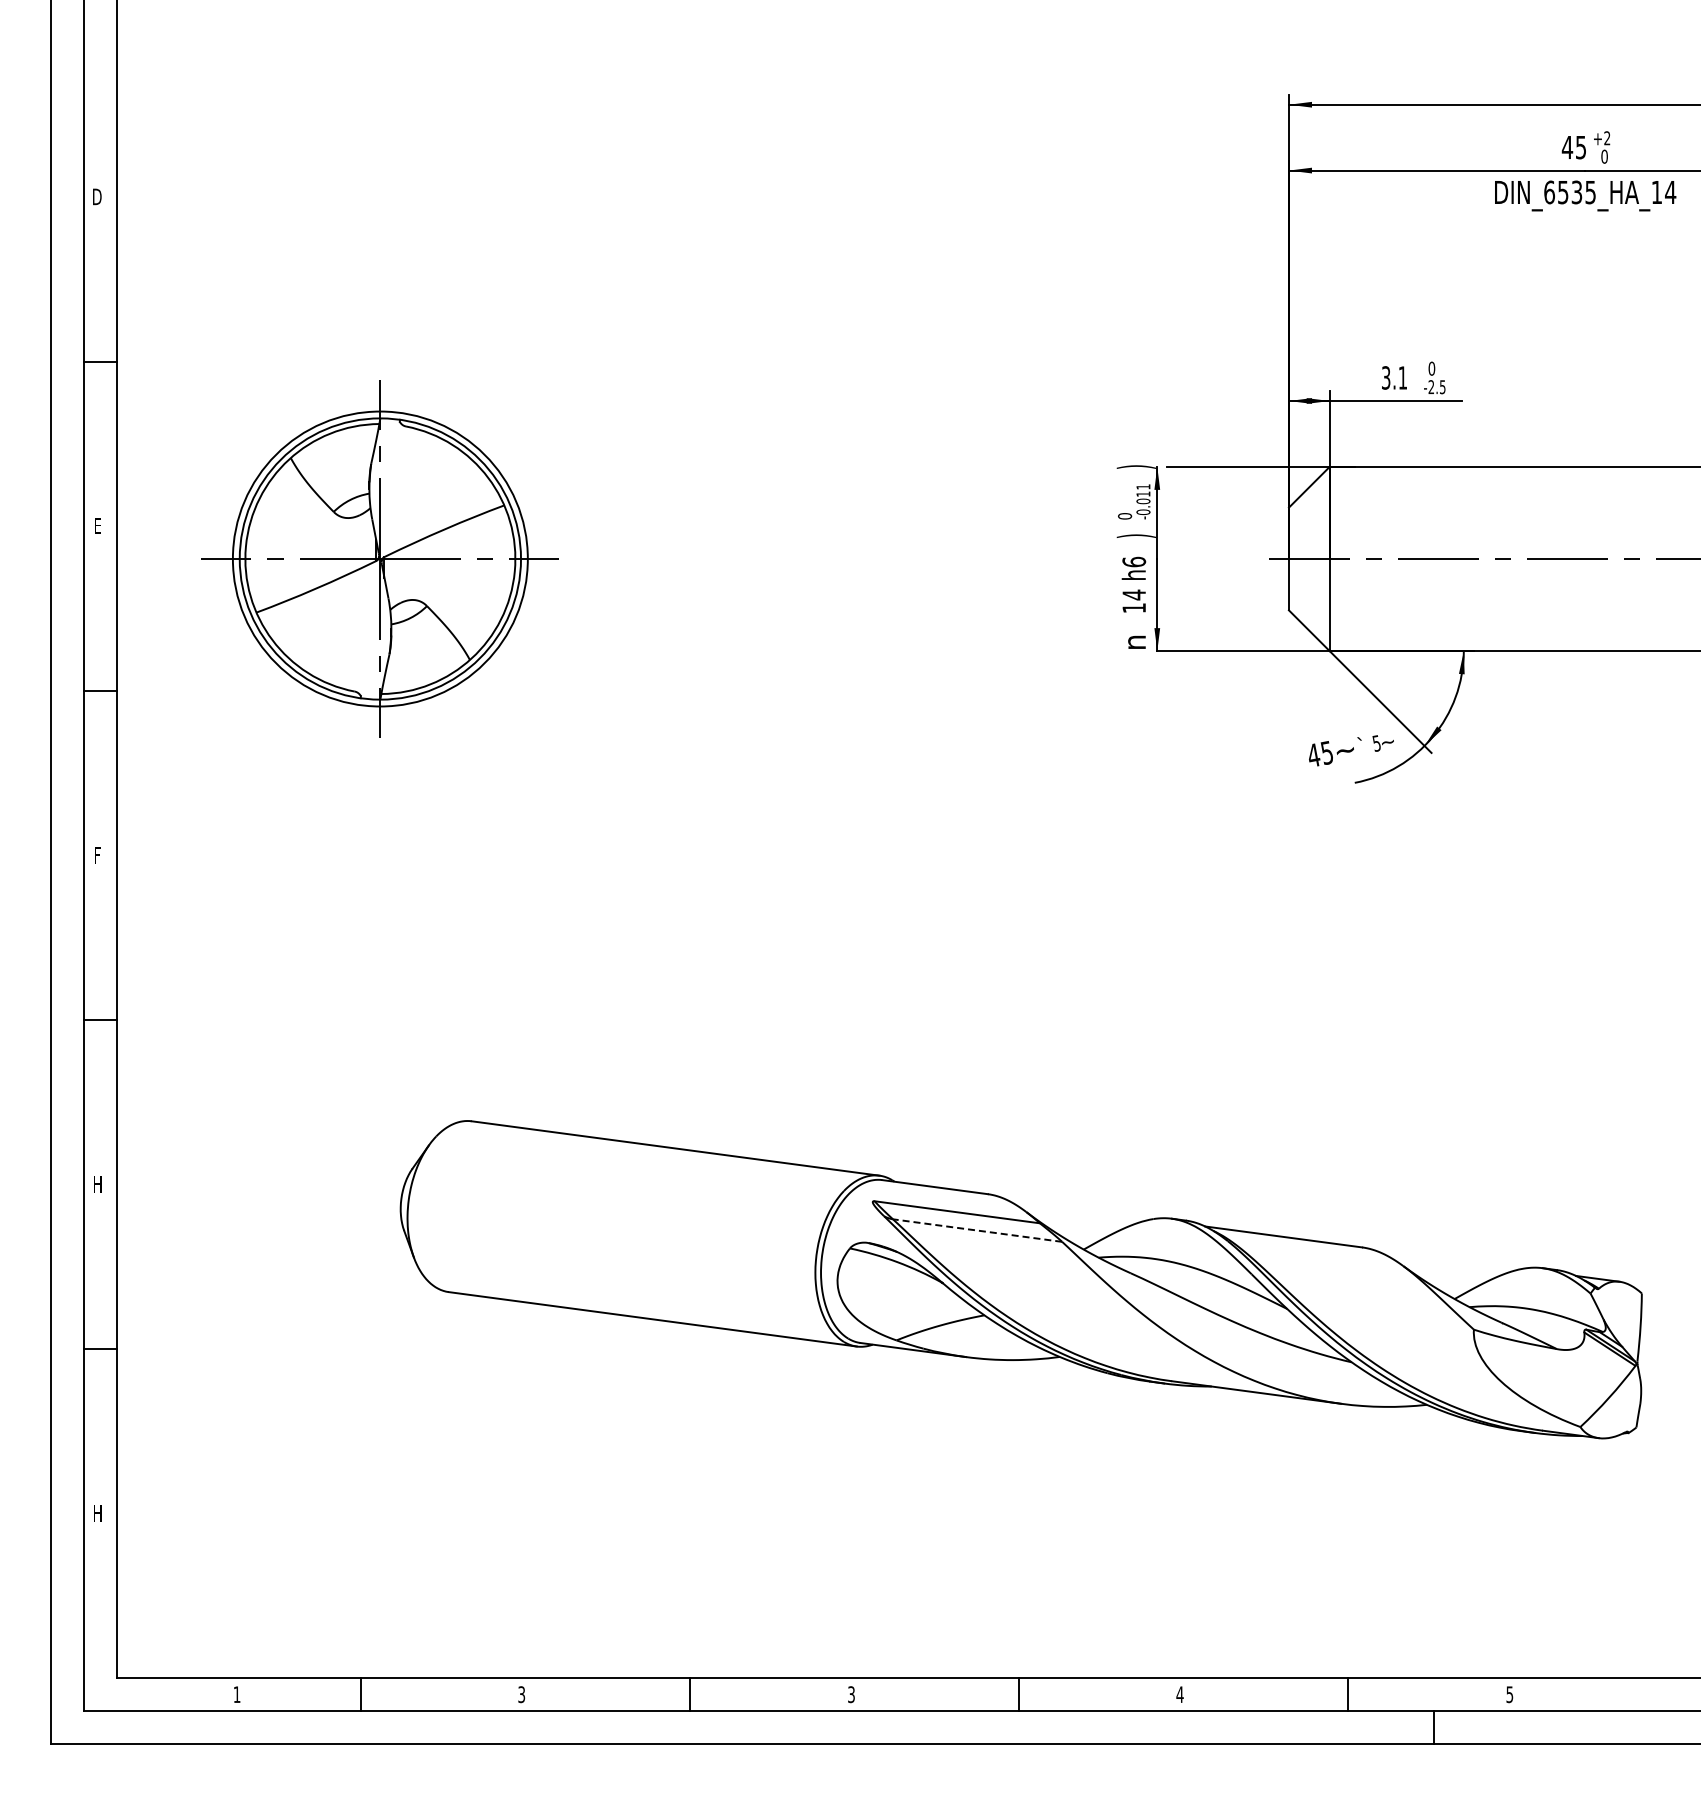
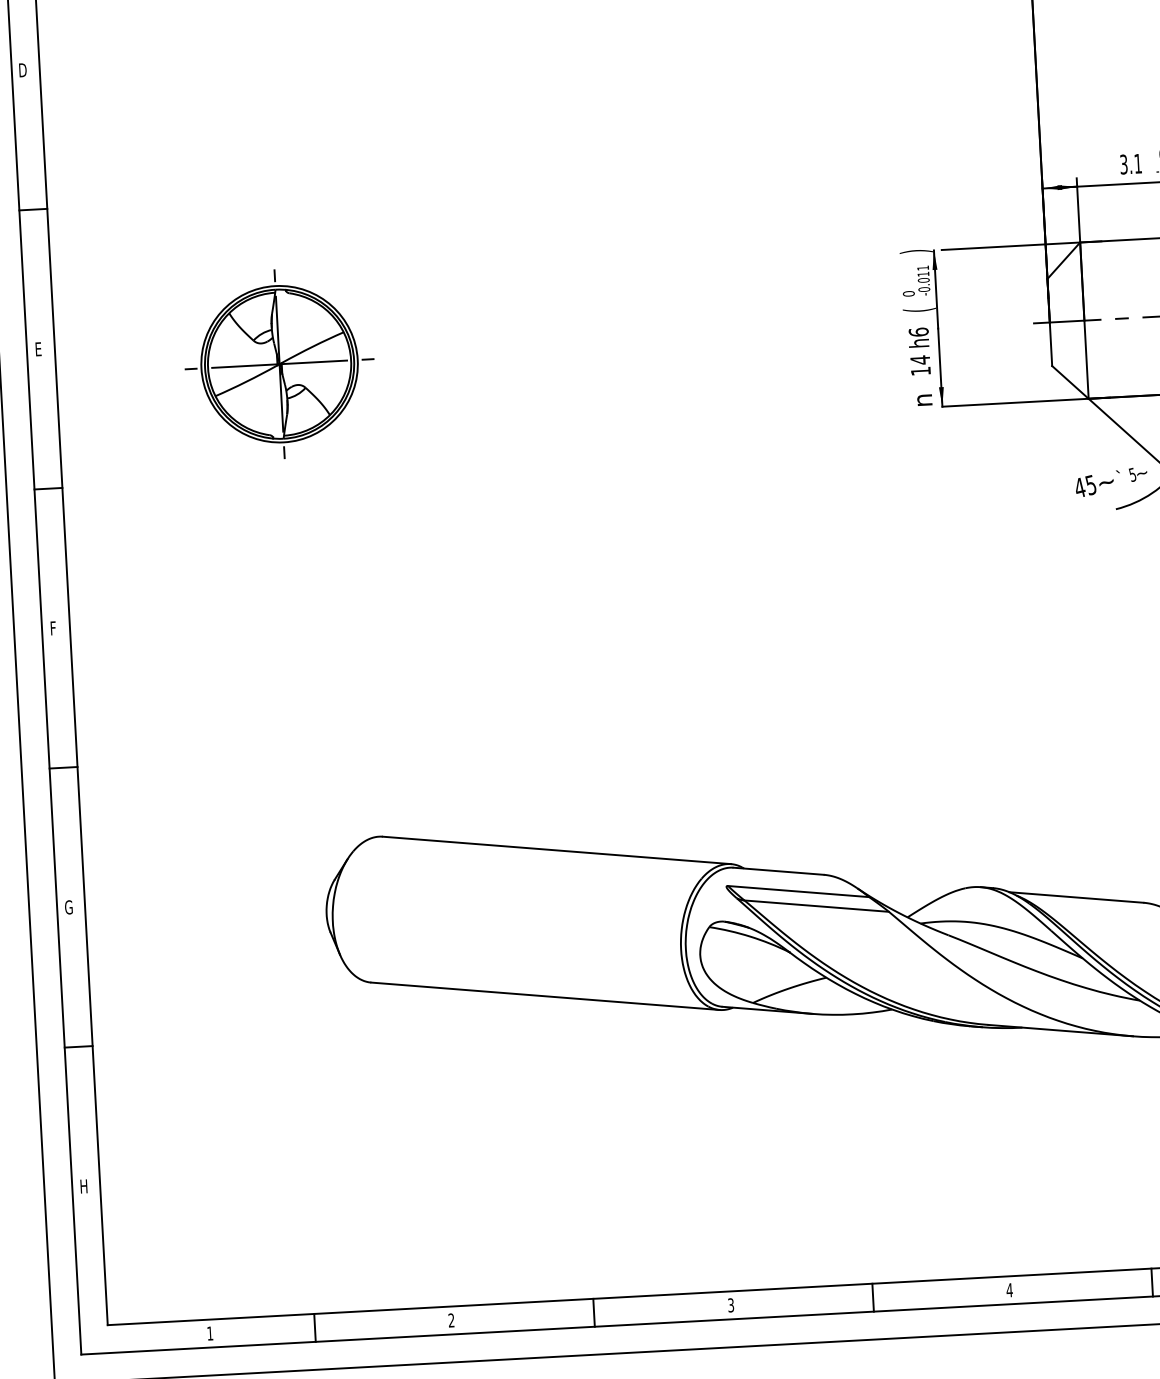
text: (1135, 535) -> (918, 309), ) -> (
part: (380, 558) -> (279, 363), size x0.62
text: (97, 1184) -> (68, 907), H -> G
line: (977, 1230) -> (816, 906), dashed -> solid
text: (521, 1694) -> (451, 1320), 3 -> 2

